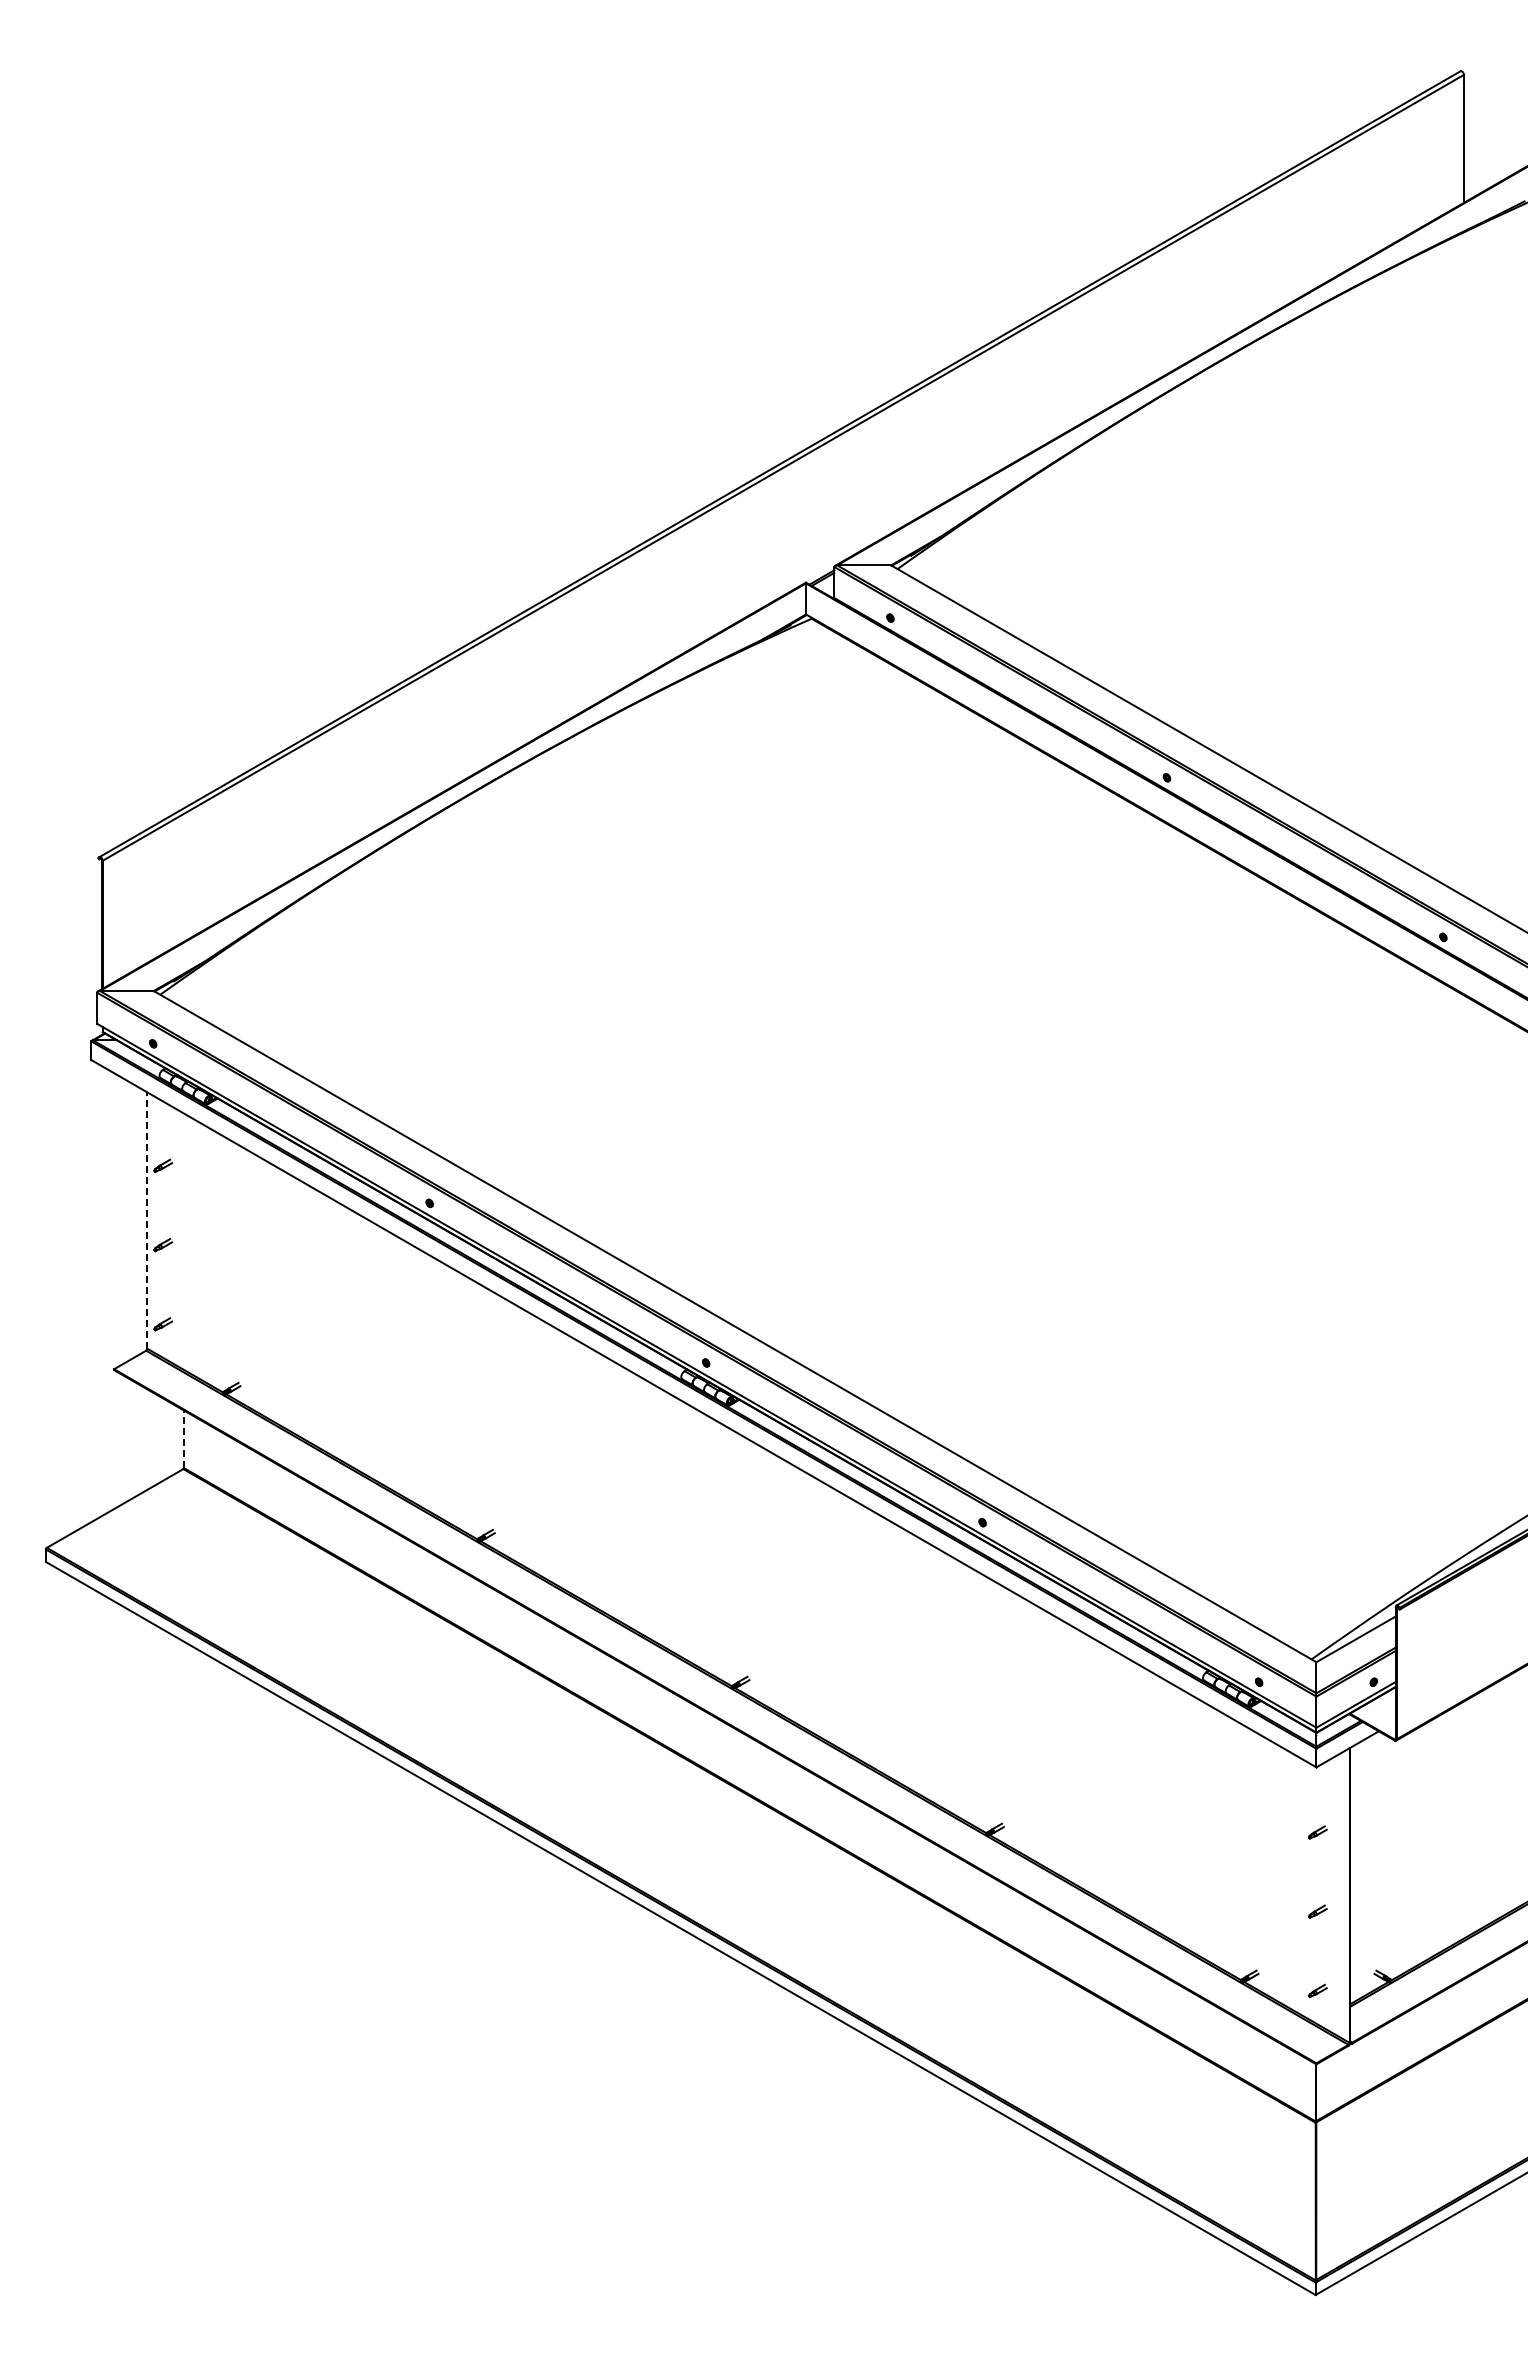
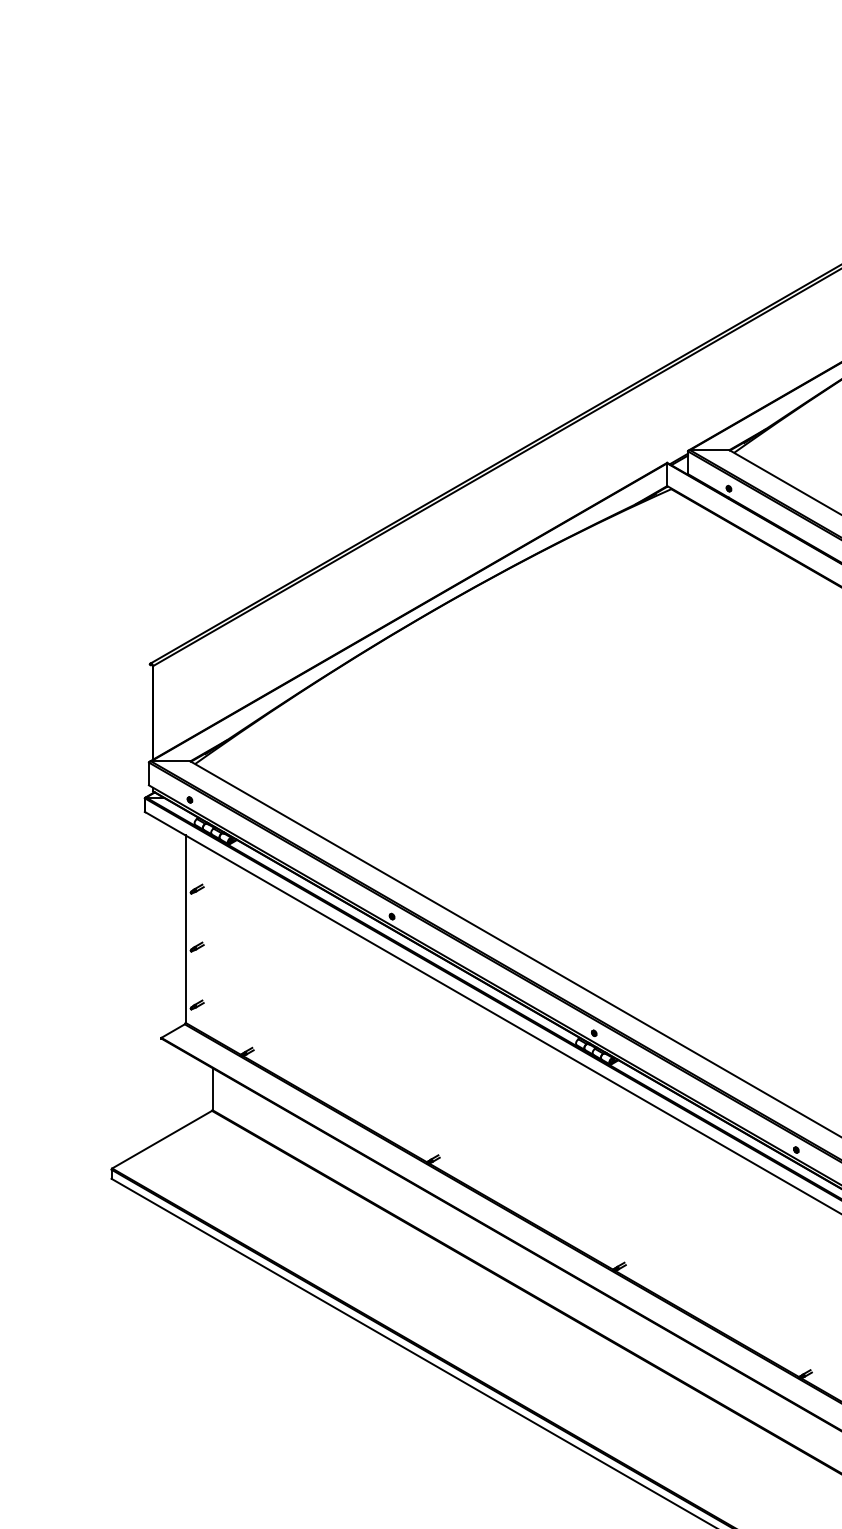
line: (147, 1220) -> (185, 929), dashed -> solid
line: (184, 1439) -> (212, 1089), dashed -> solid

